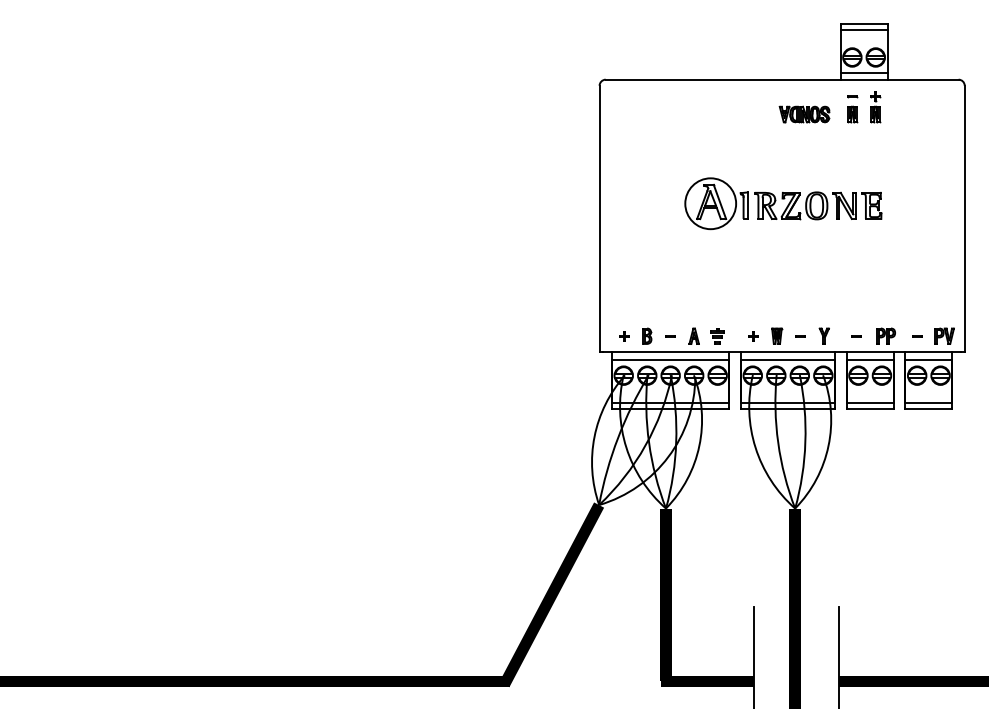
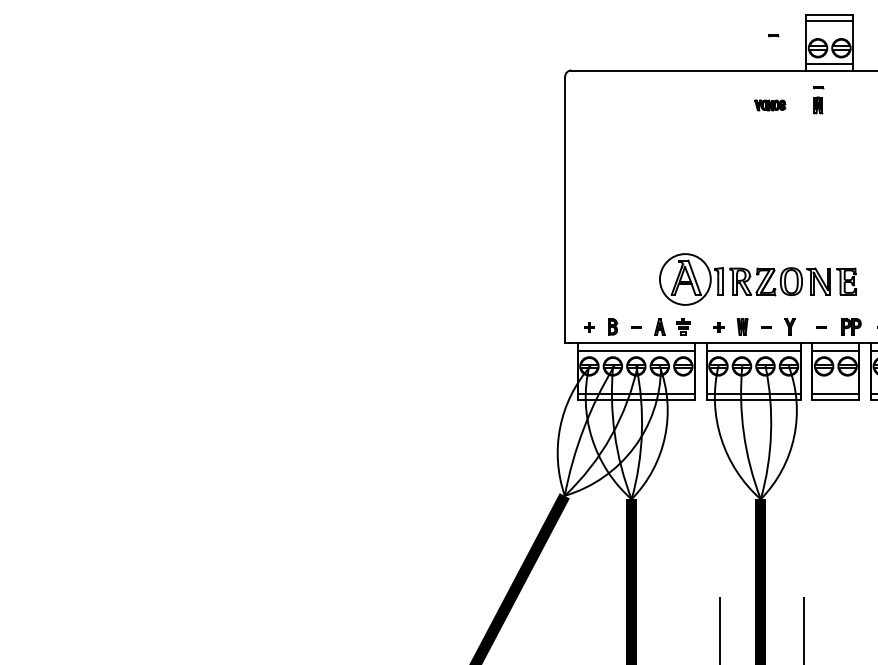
part: (807, 44) -> (773, 35), added
part: (875, 107) -> (841, 98), removed
part: (804, 114) -> (770, 105), size x0.6
part: (783, 203) -> (758, 279), moved

